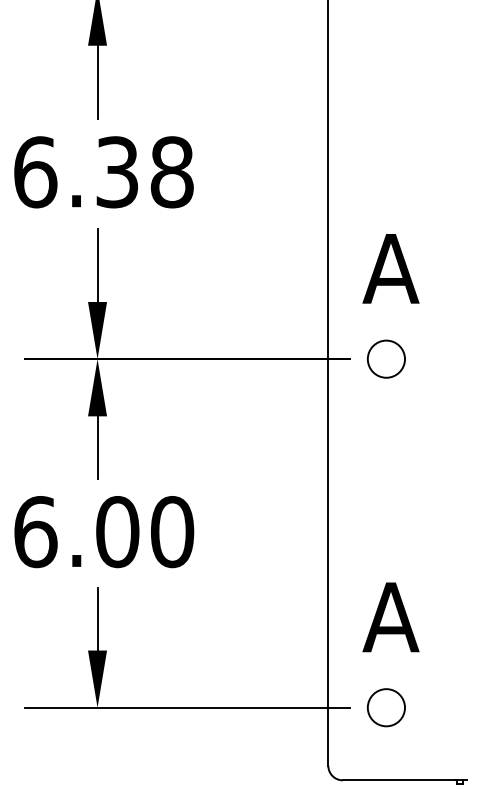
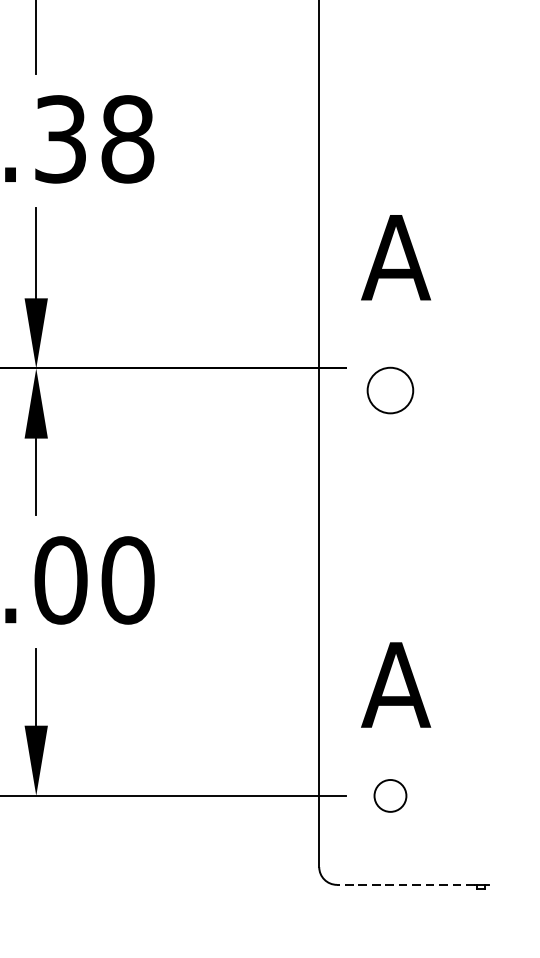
circle: (386, 358) -> (390, 389), moved
circle: (386, 707) -> (390, 795), size x0.7
line: (398, 780) -> (405, 885), solid -> dashed

